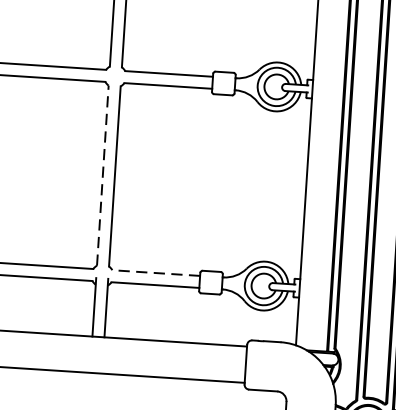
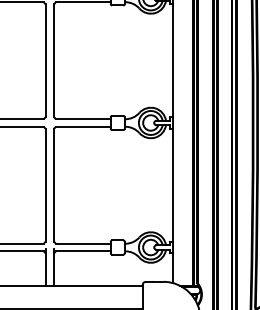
line: (103, 174) -> (46, 184), dashed -> solid
line: (155, 272) -> (82, 243), dashed -> solid

